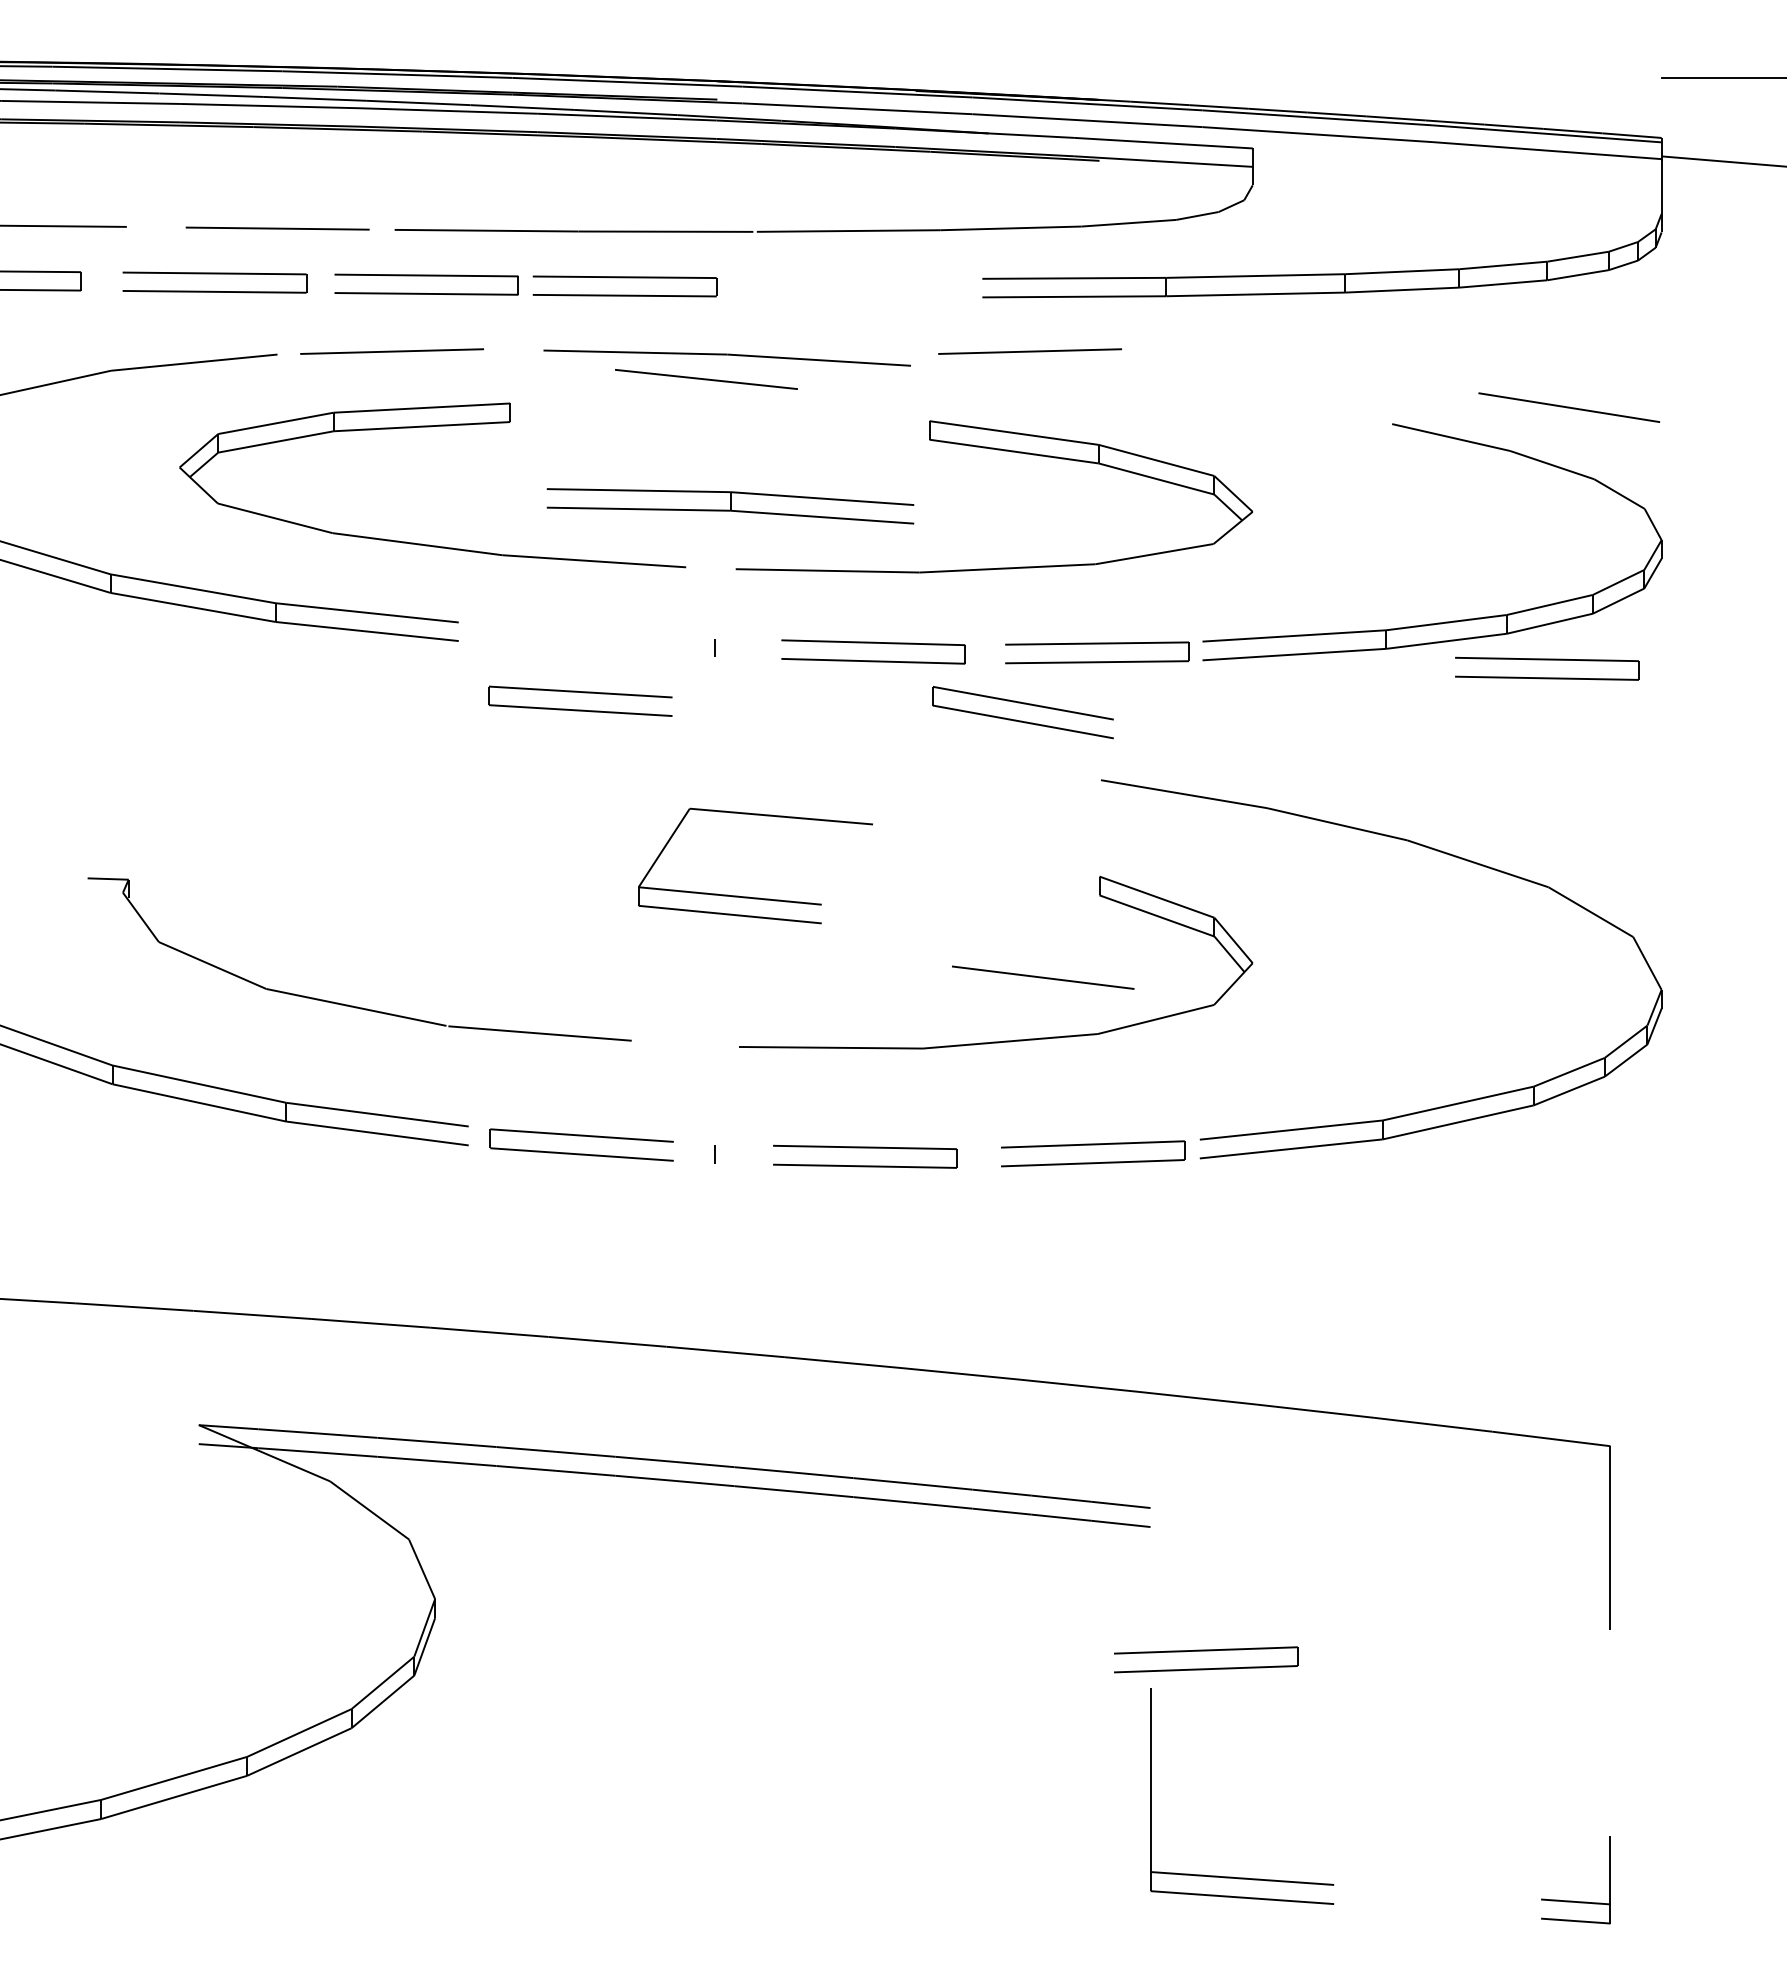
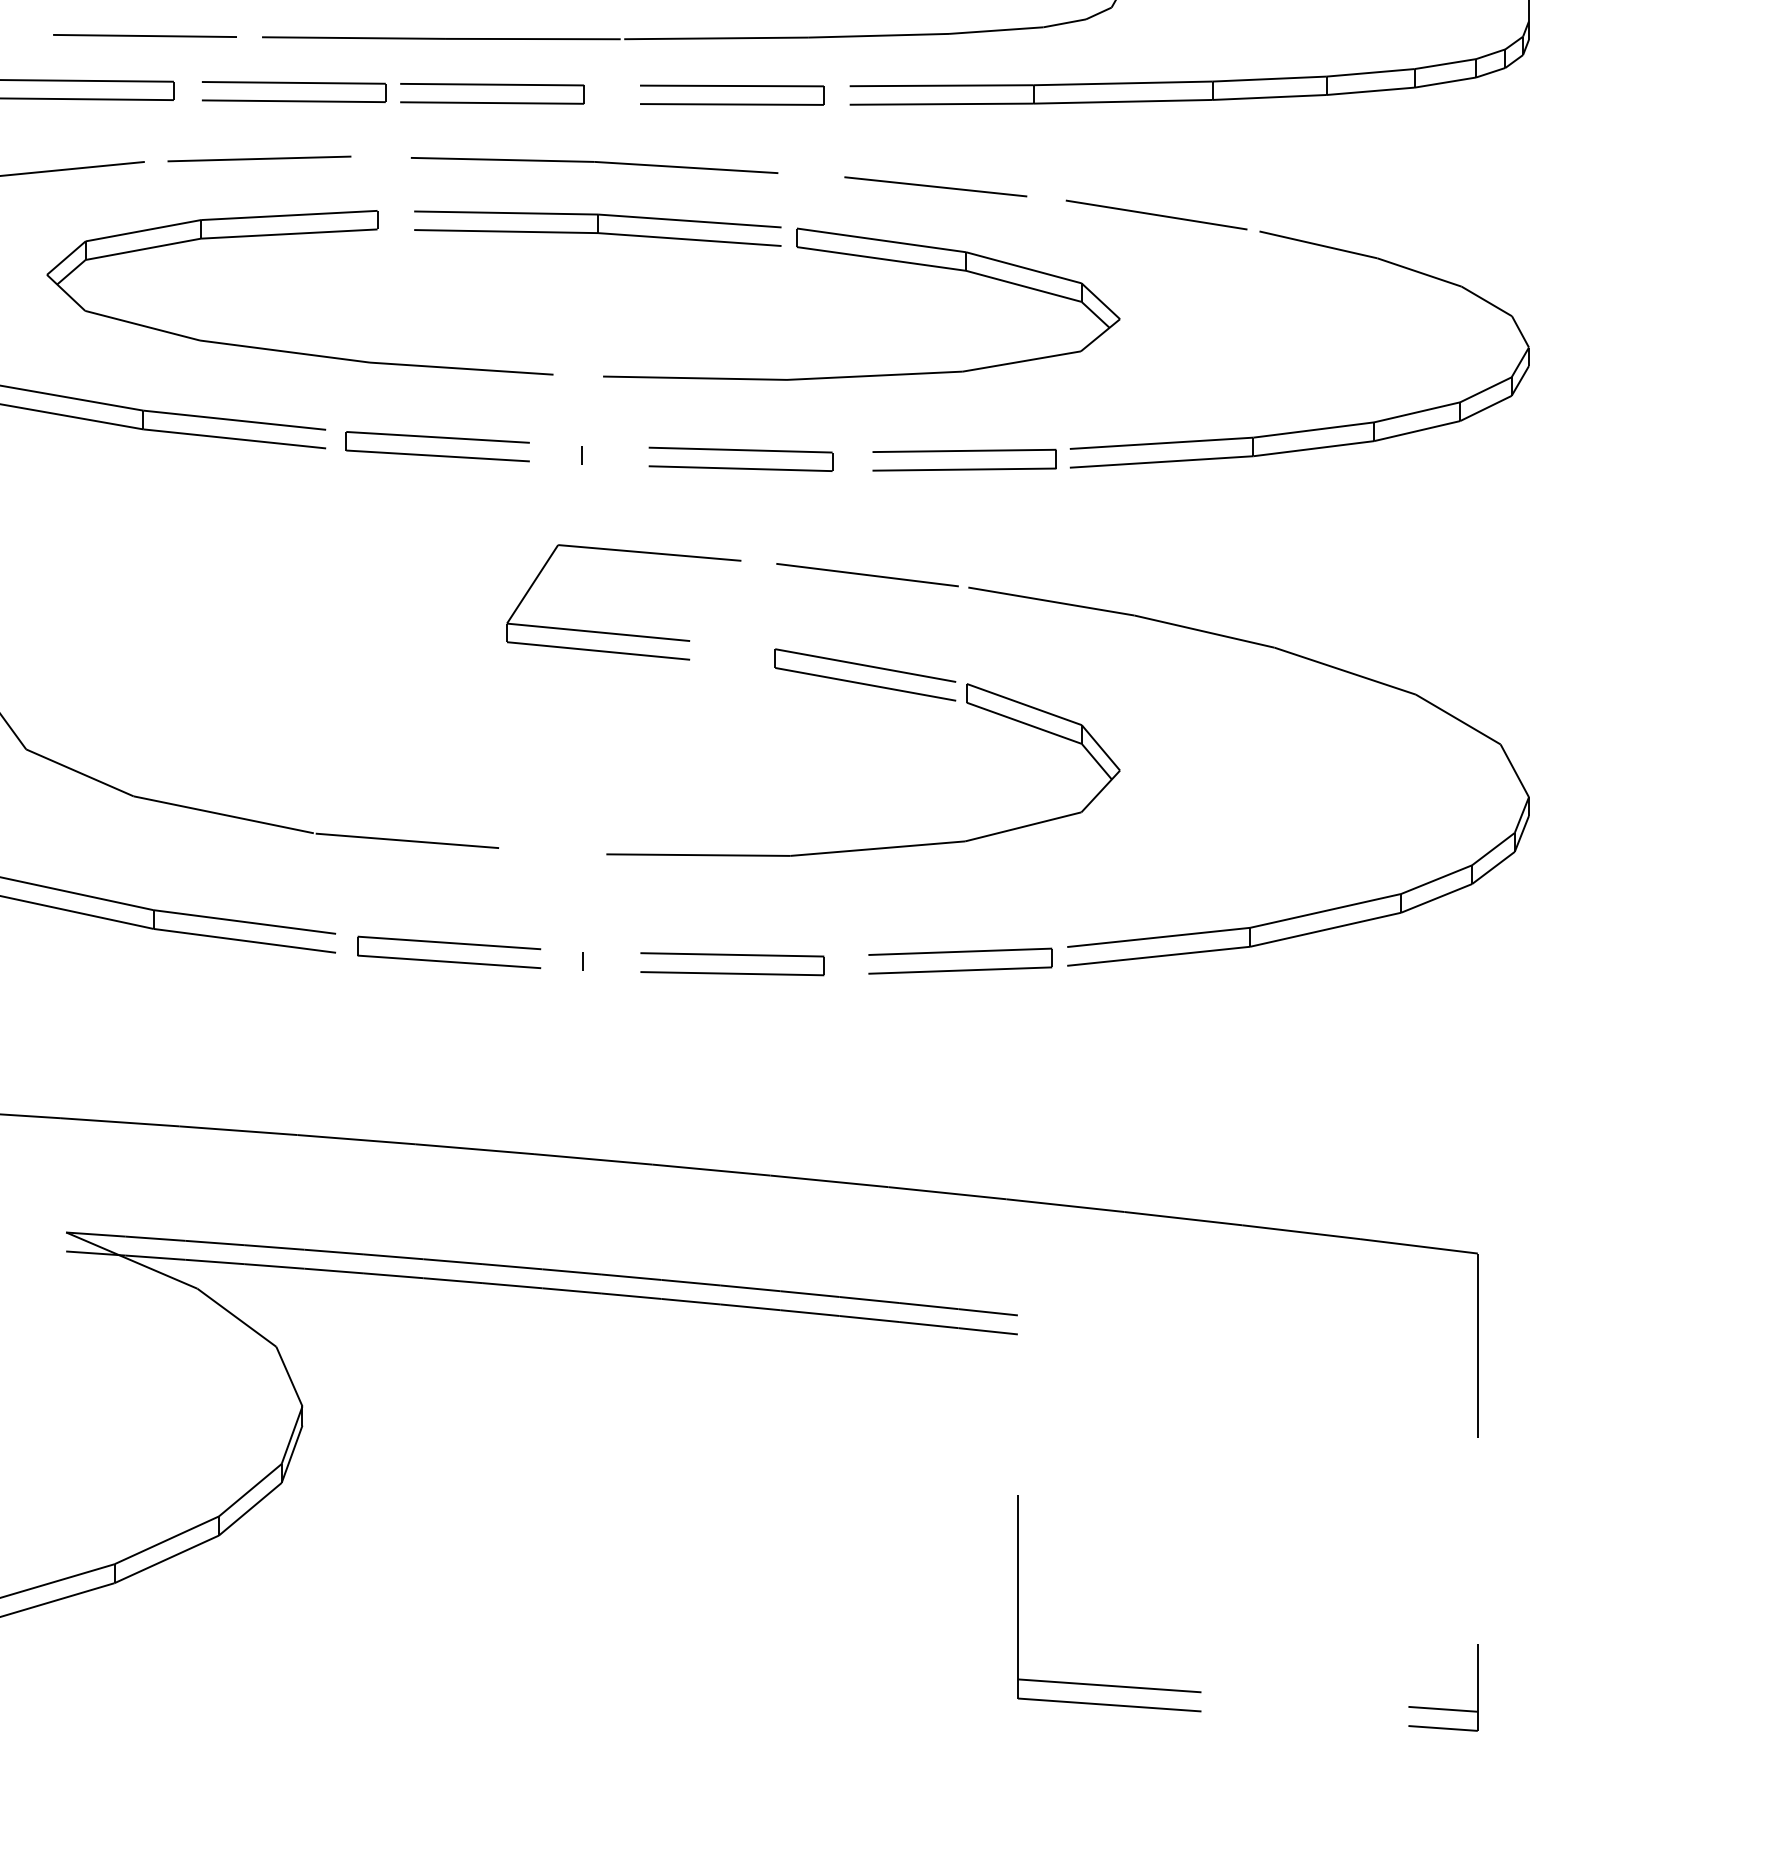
part: (864, 279) -> (731, 86), added
line: (1029, 351) -> (896, 158), removed
line: (706, 379) -> (935, 186), moved
line: (1569, 407) -> (1156, 214), moved
part: (730, 506) -> (597, 228), moved
part: (1547, 660) -> (1414, 467), removed
part: (583, 693) -> (440, 438), moved
part: (1022, 720) -> (864, 682), moved
part: (749, 896) -> (617, 632), moved
line: (1043, 977) -> (867, 574), moved
part: (1206, 1651) -> (1073, 1458), removed

